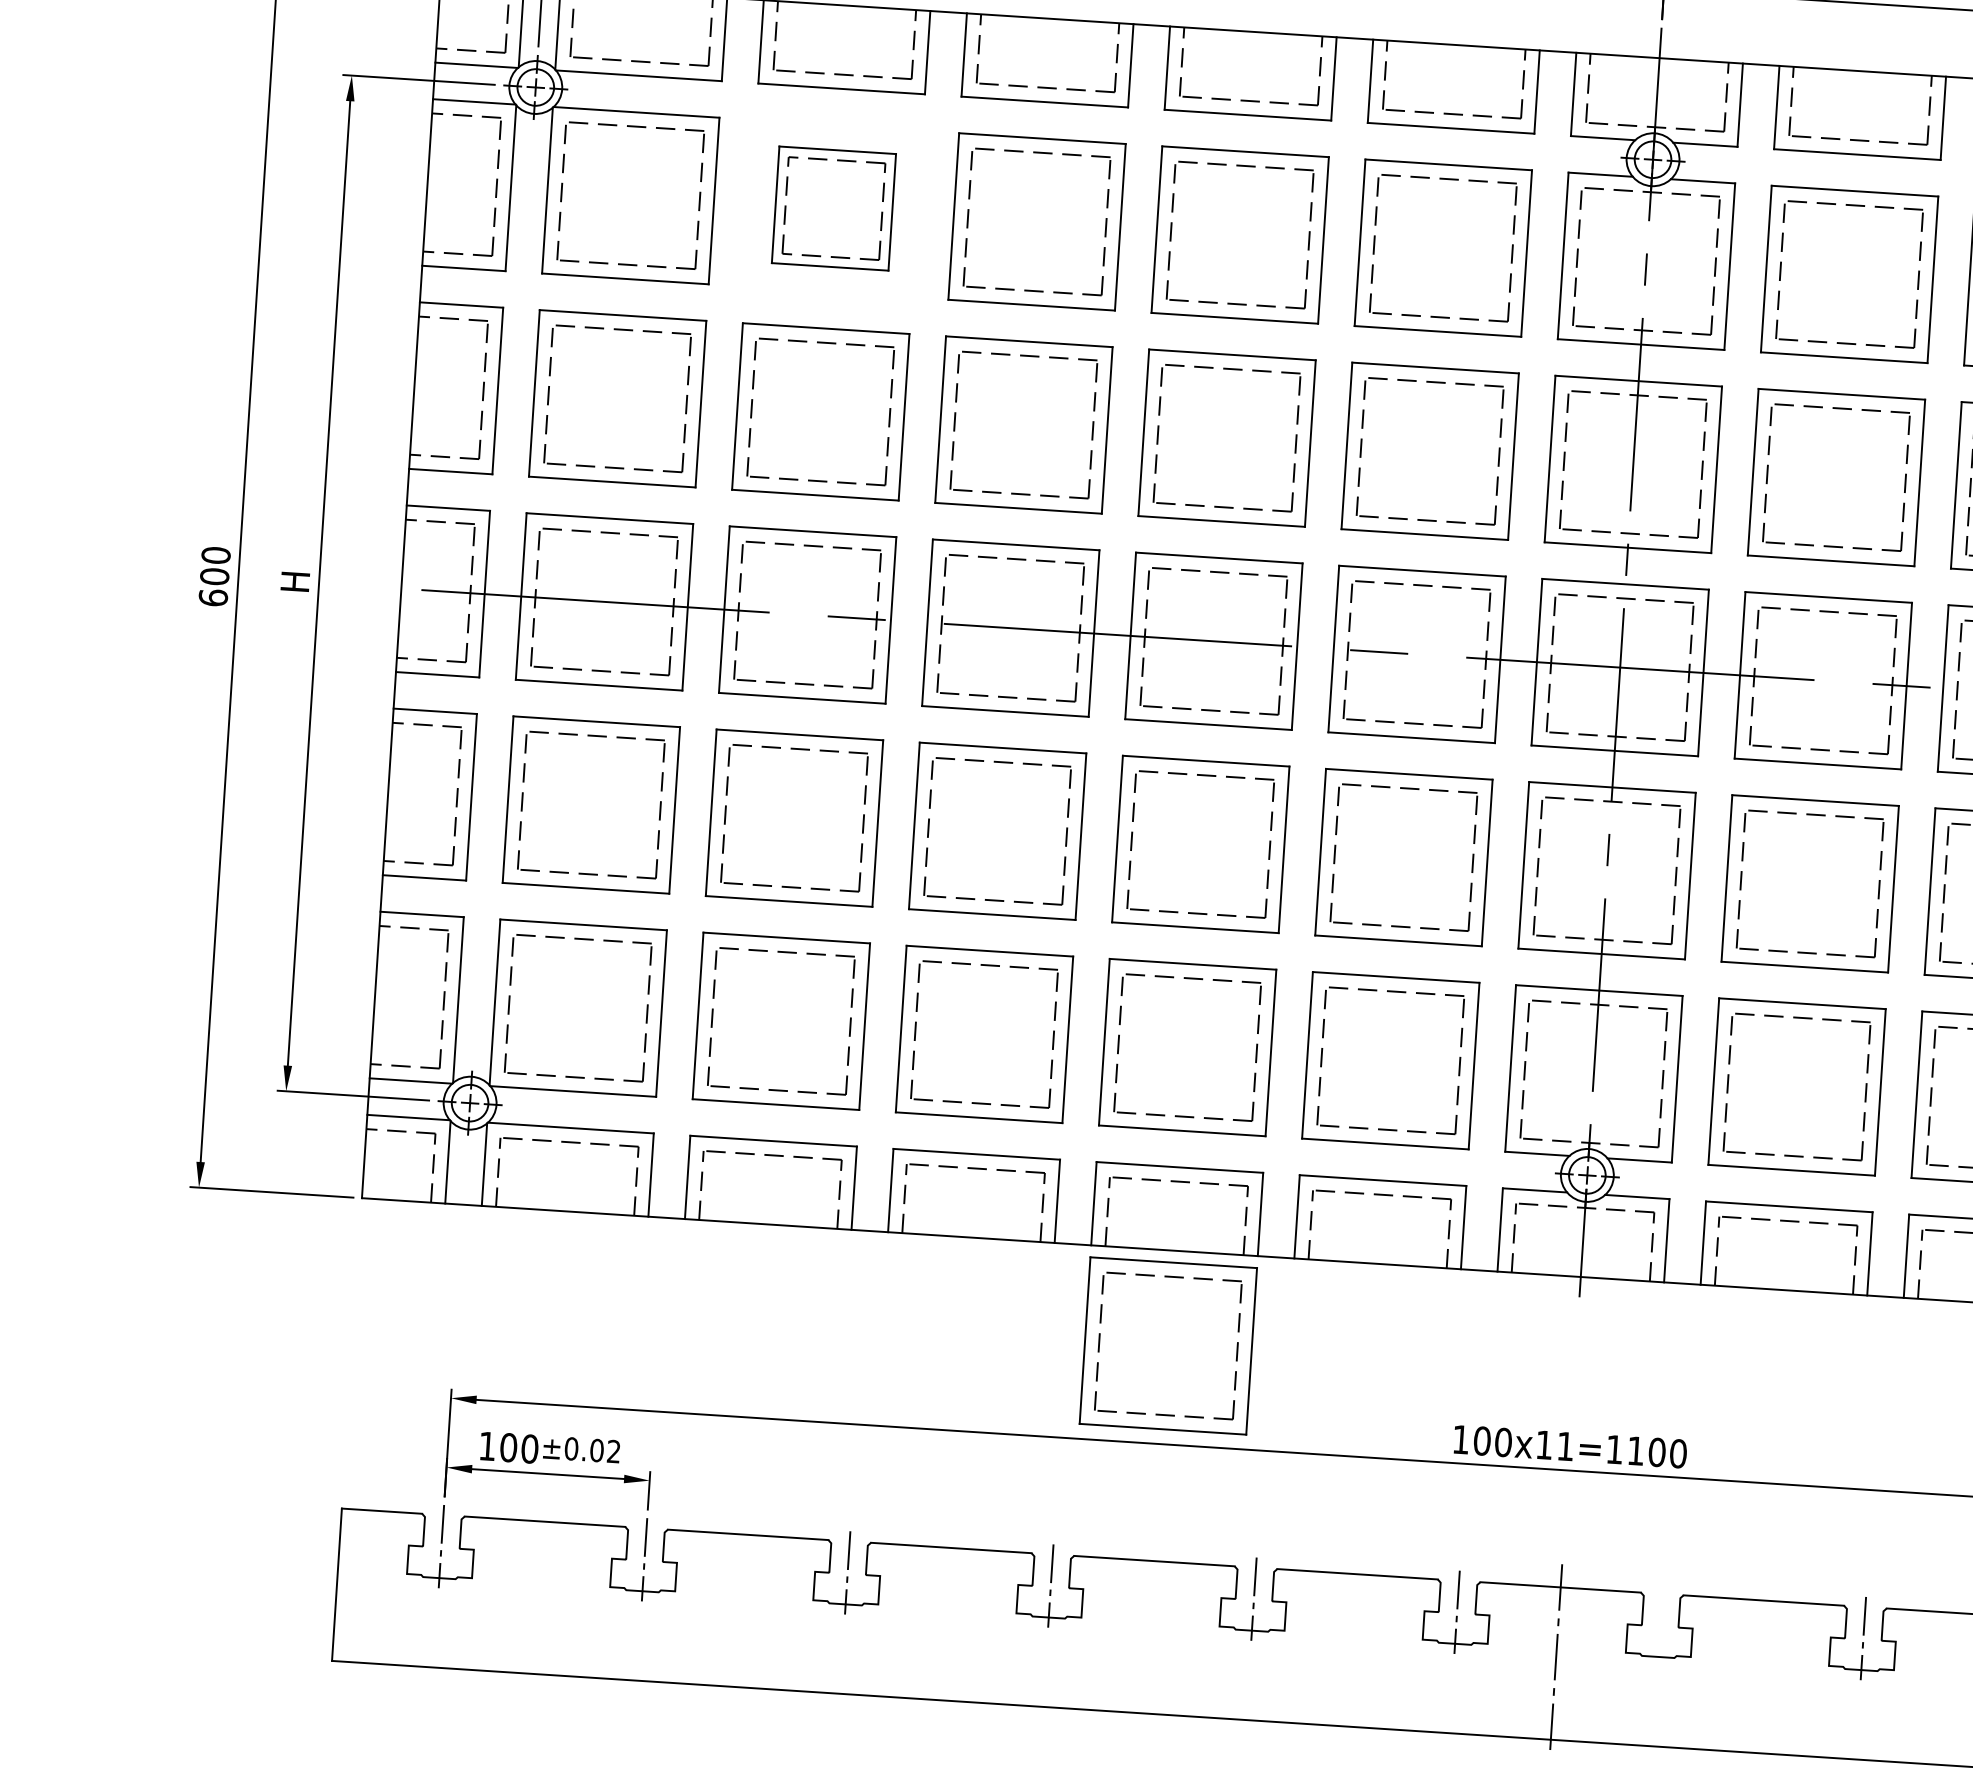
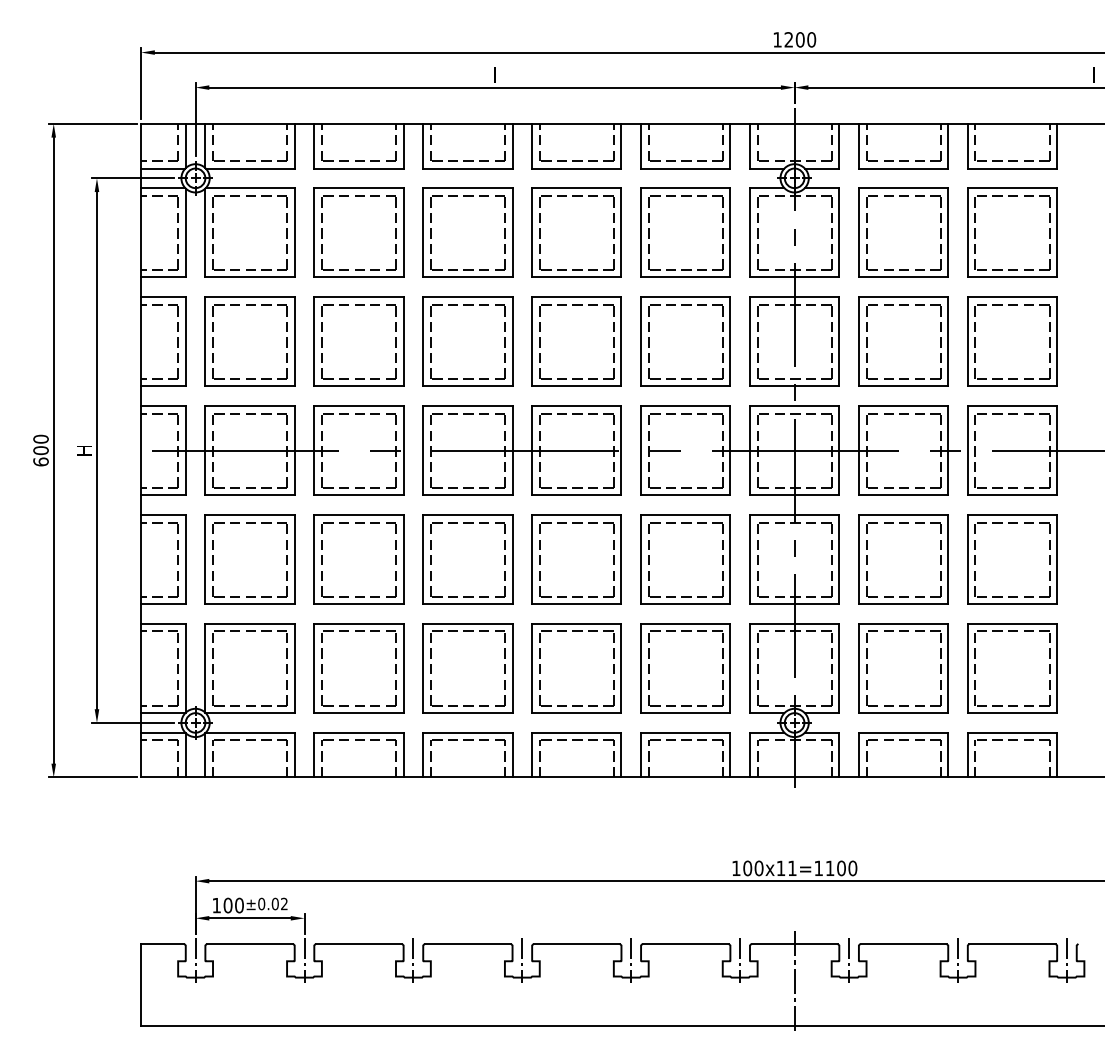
part: (833, 208) -> (358, 232), size x1.43
part: (1167, 1345) -> (576, 828), removed
line: (1661, 1625) -> (849, 960), added

